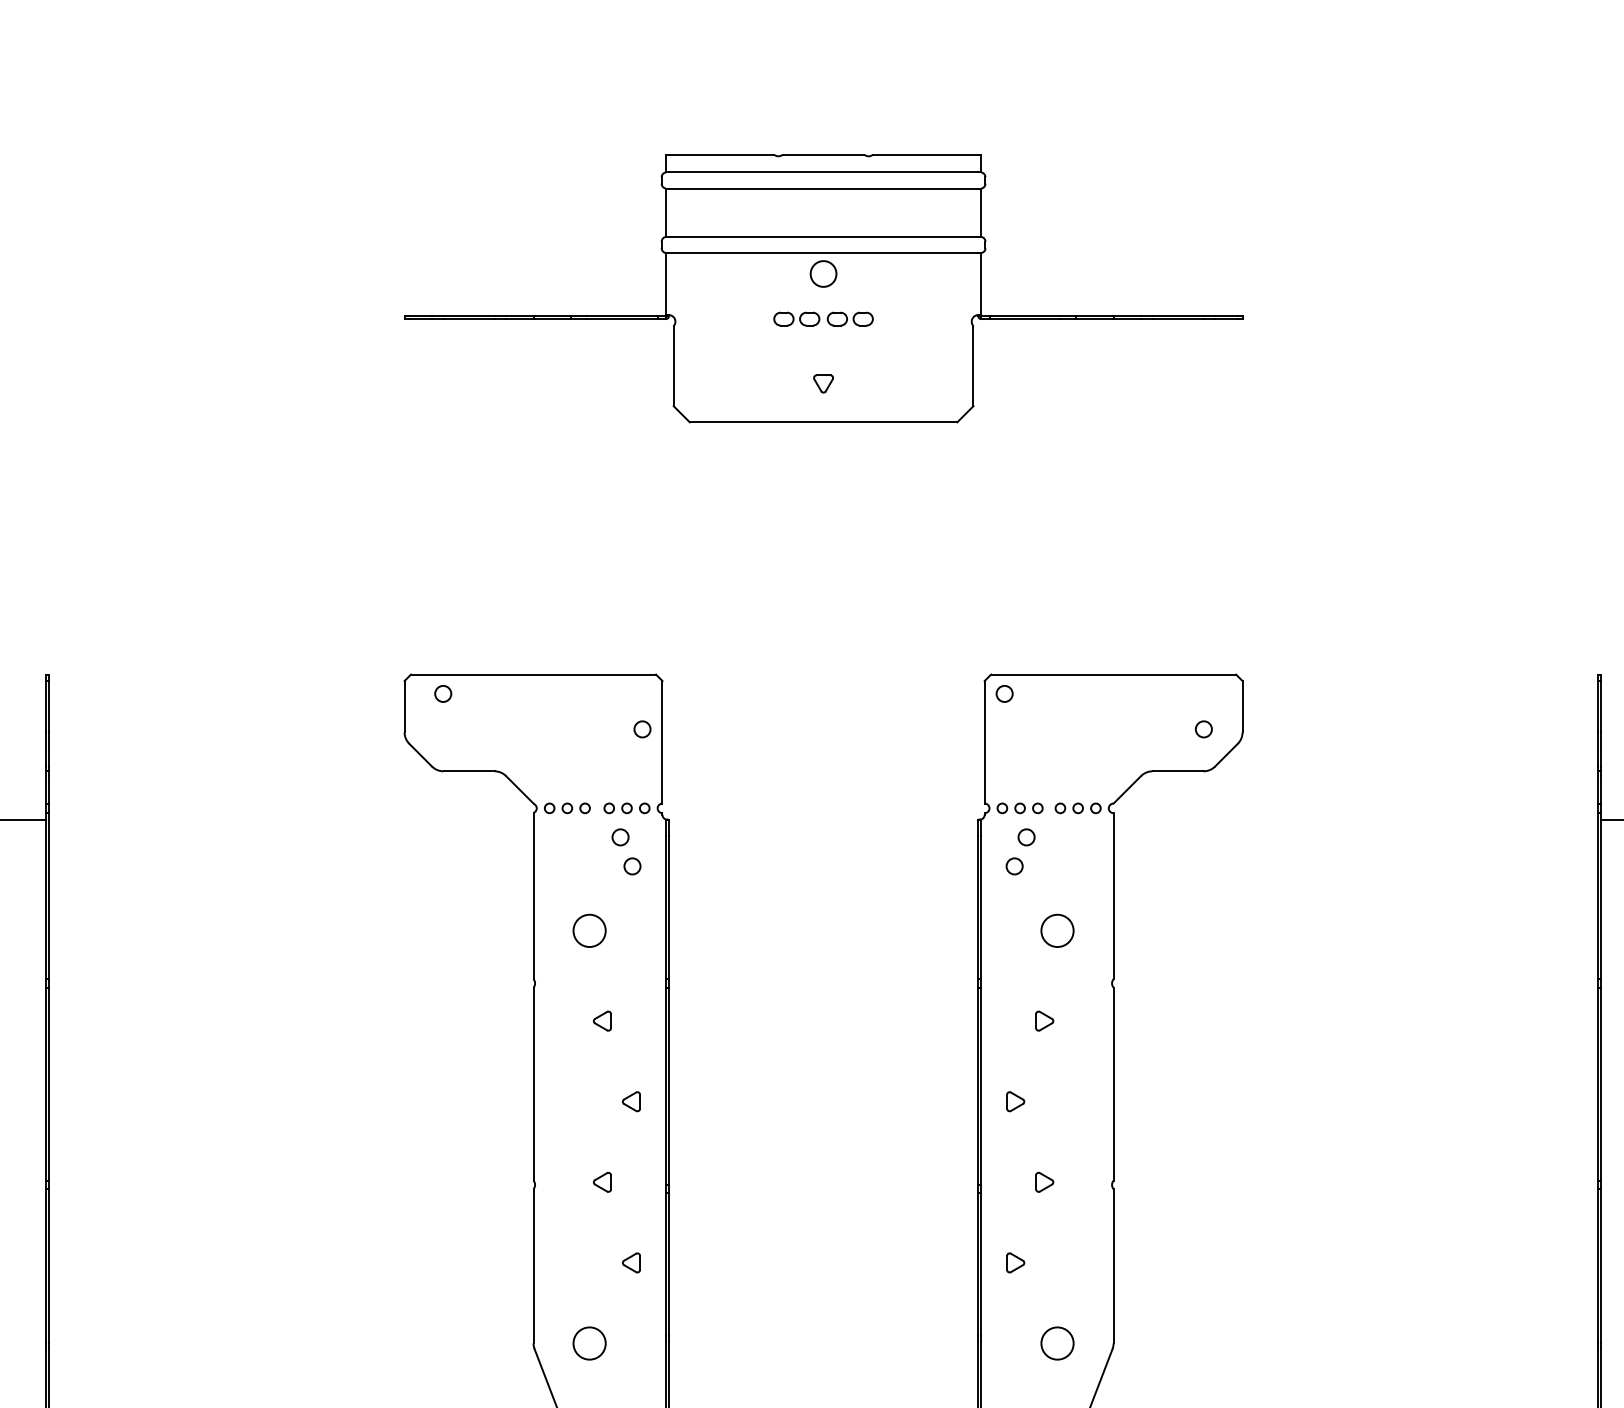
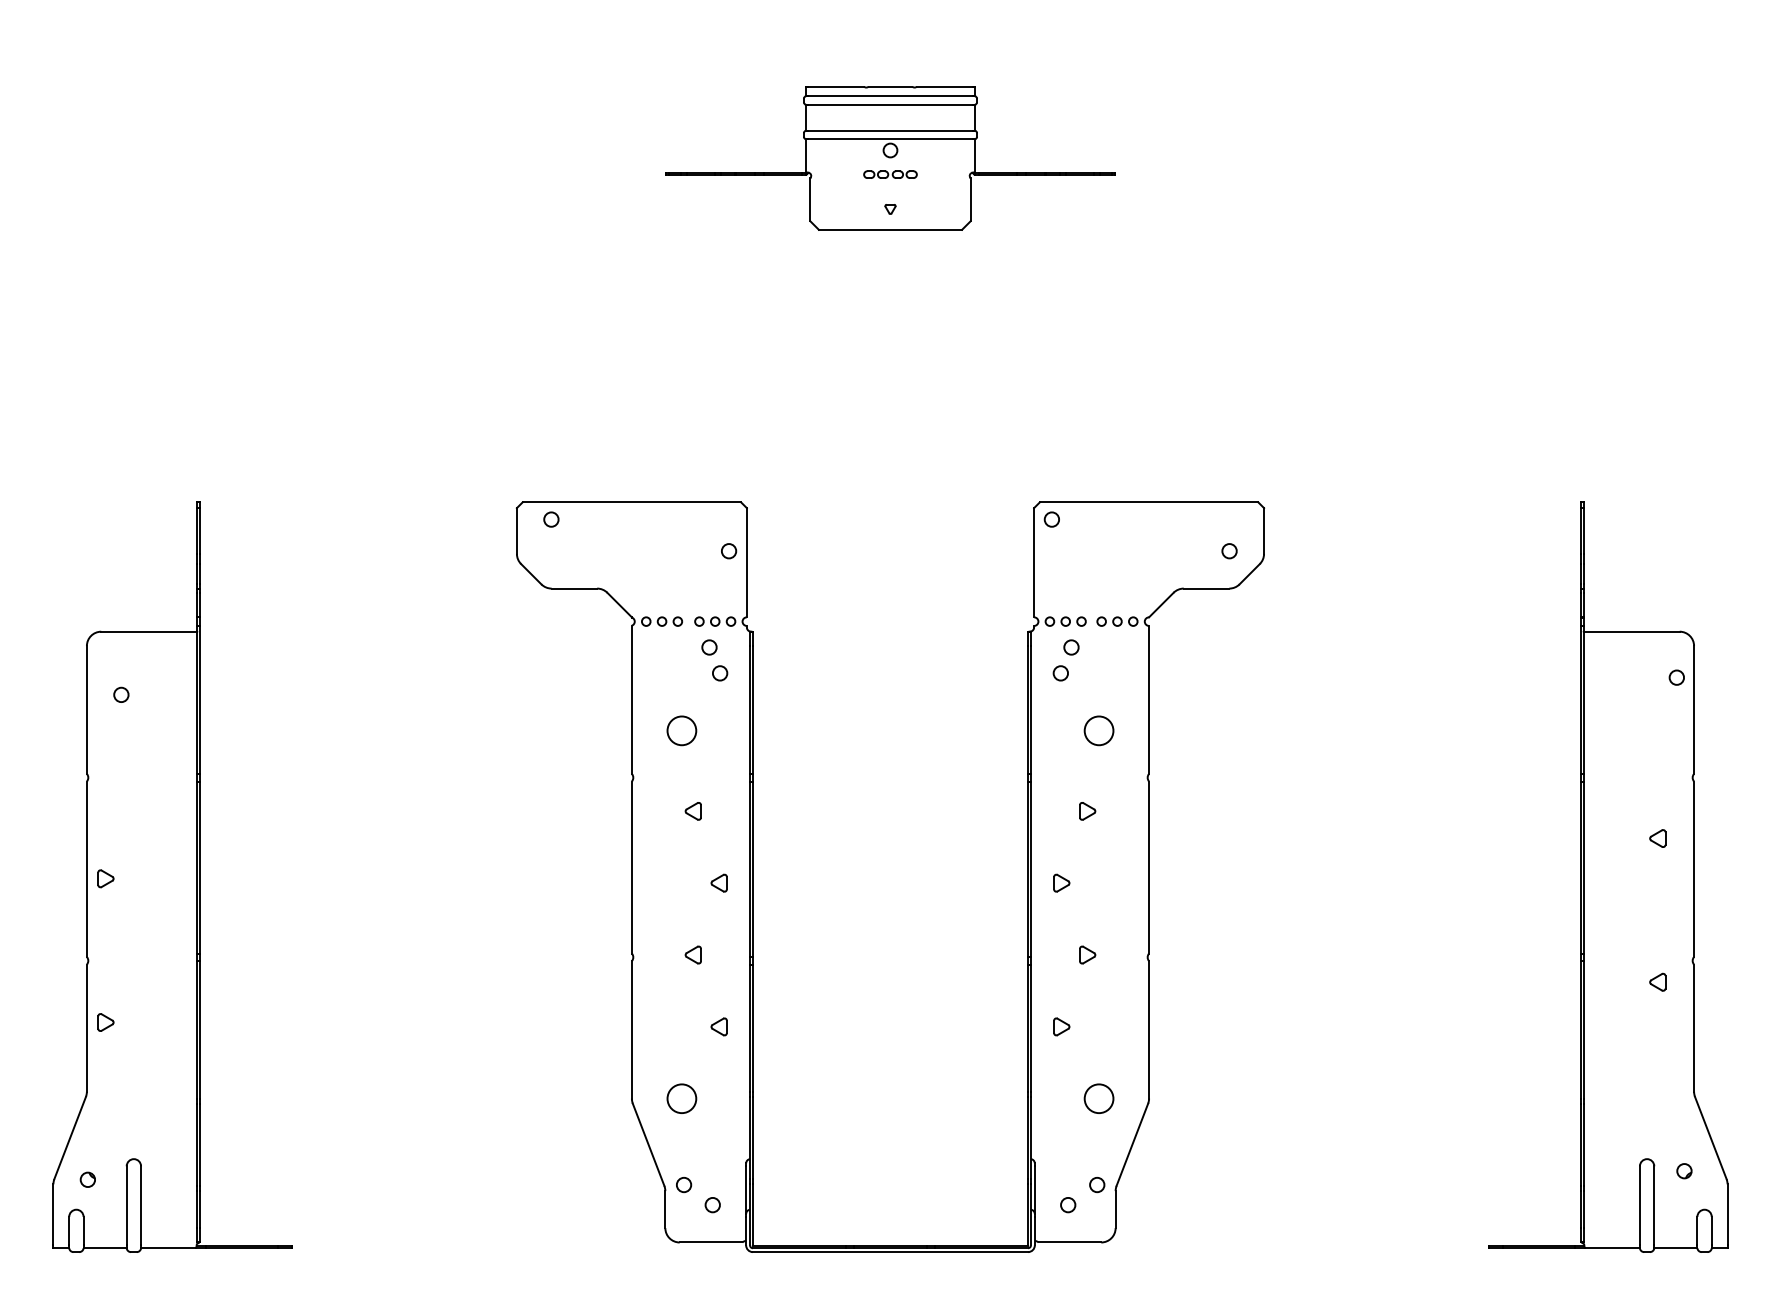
part: (823, 288) -> (890, 158), size x0.6

